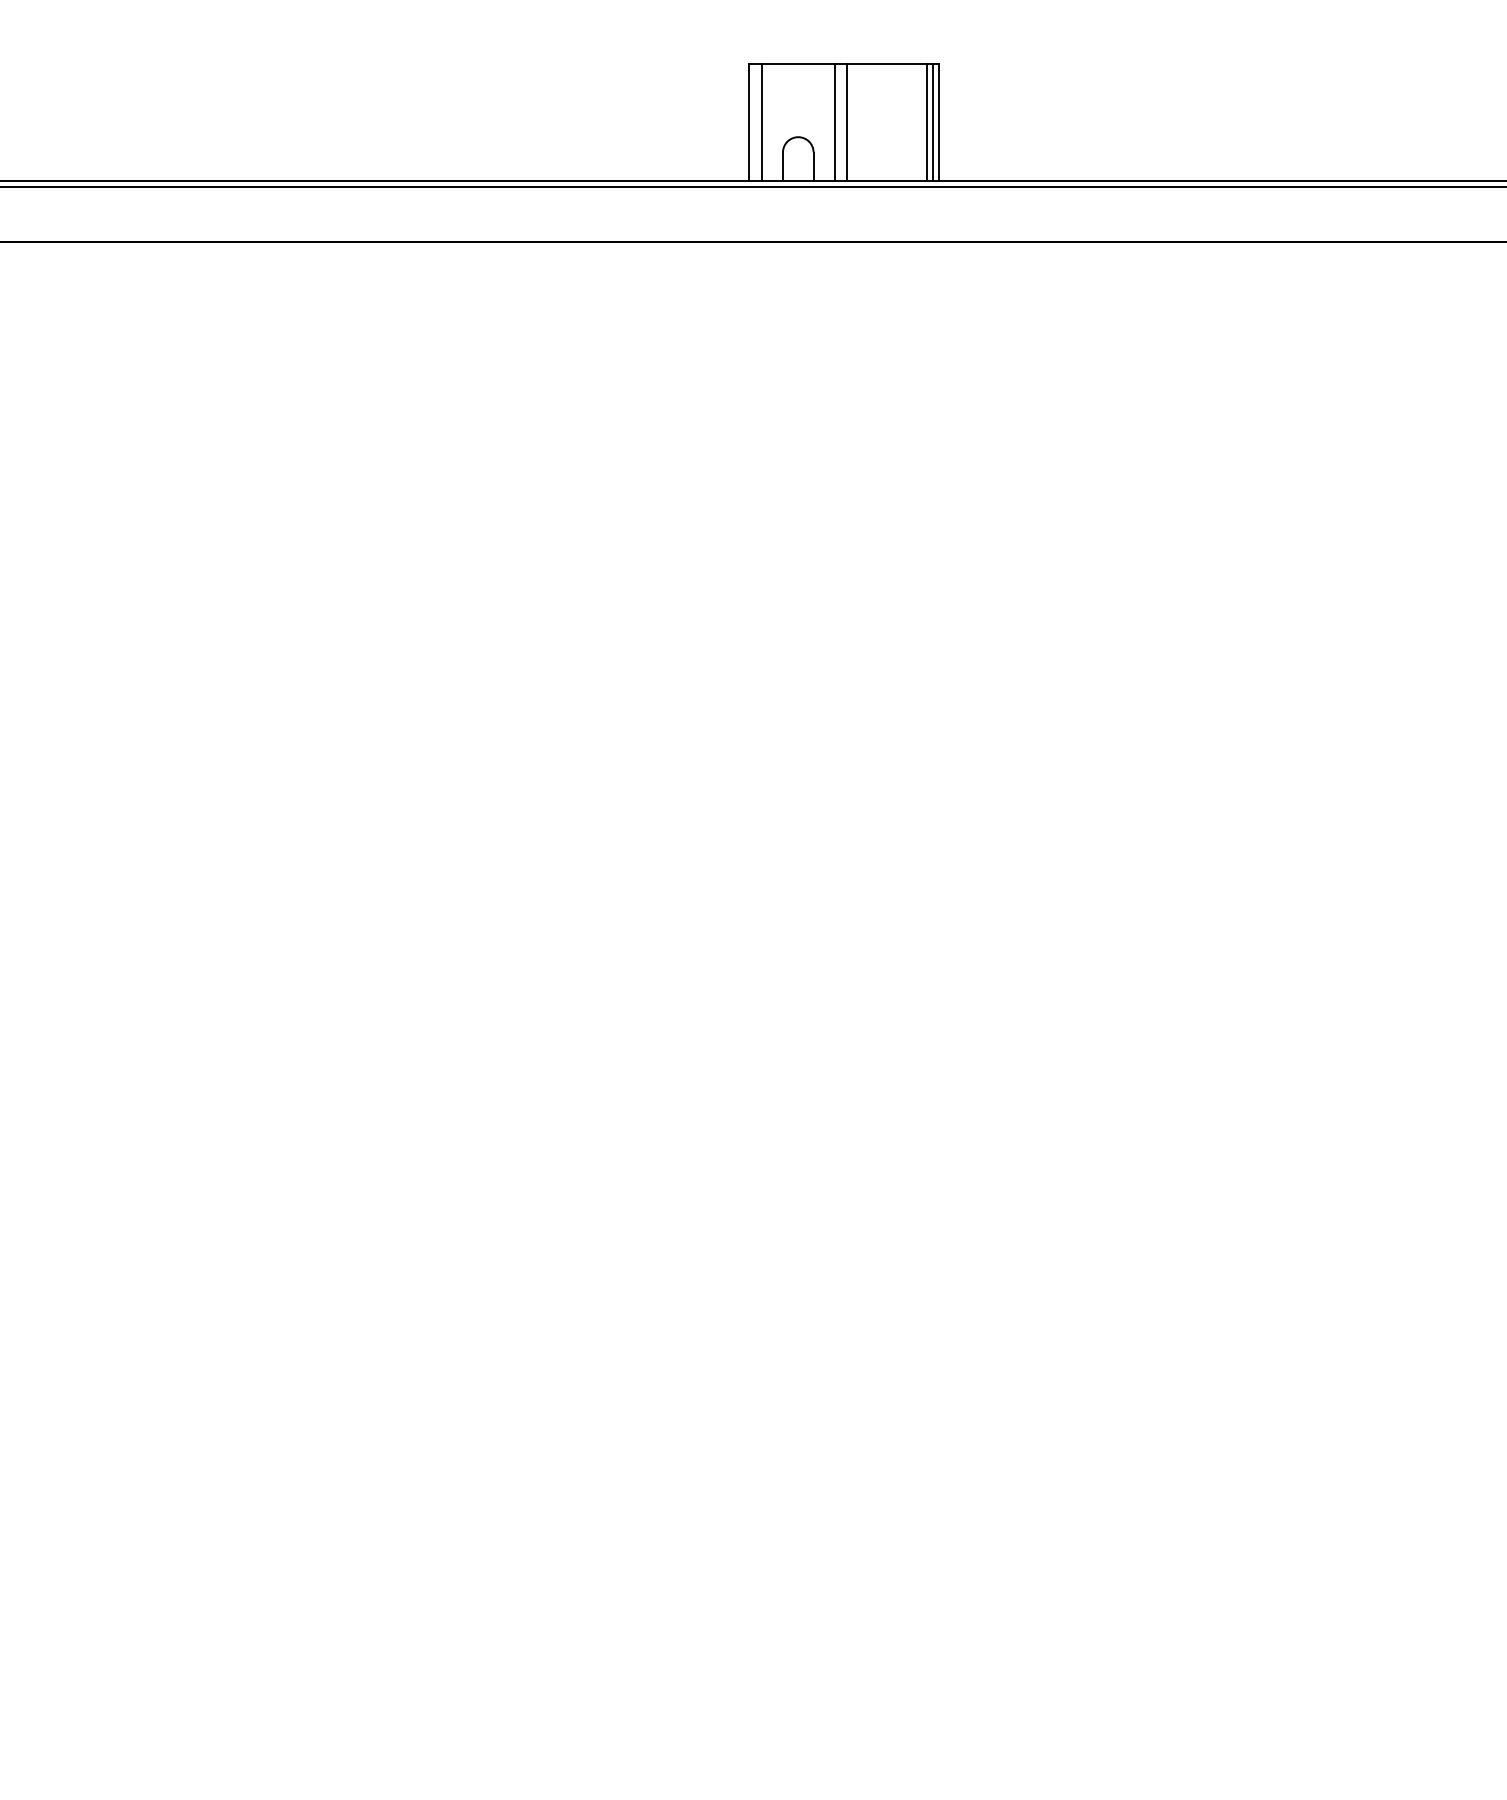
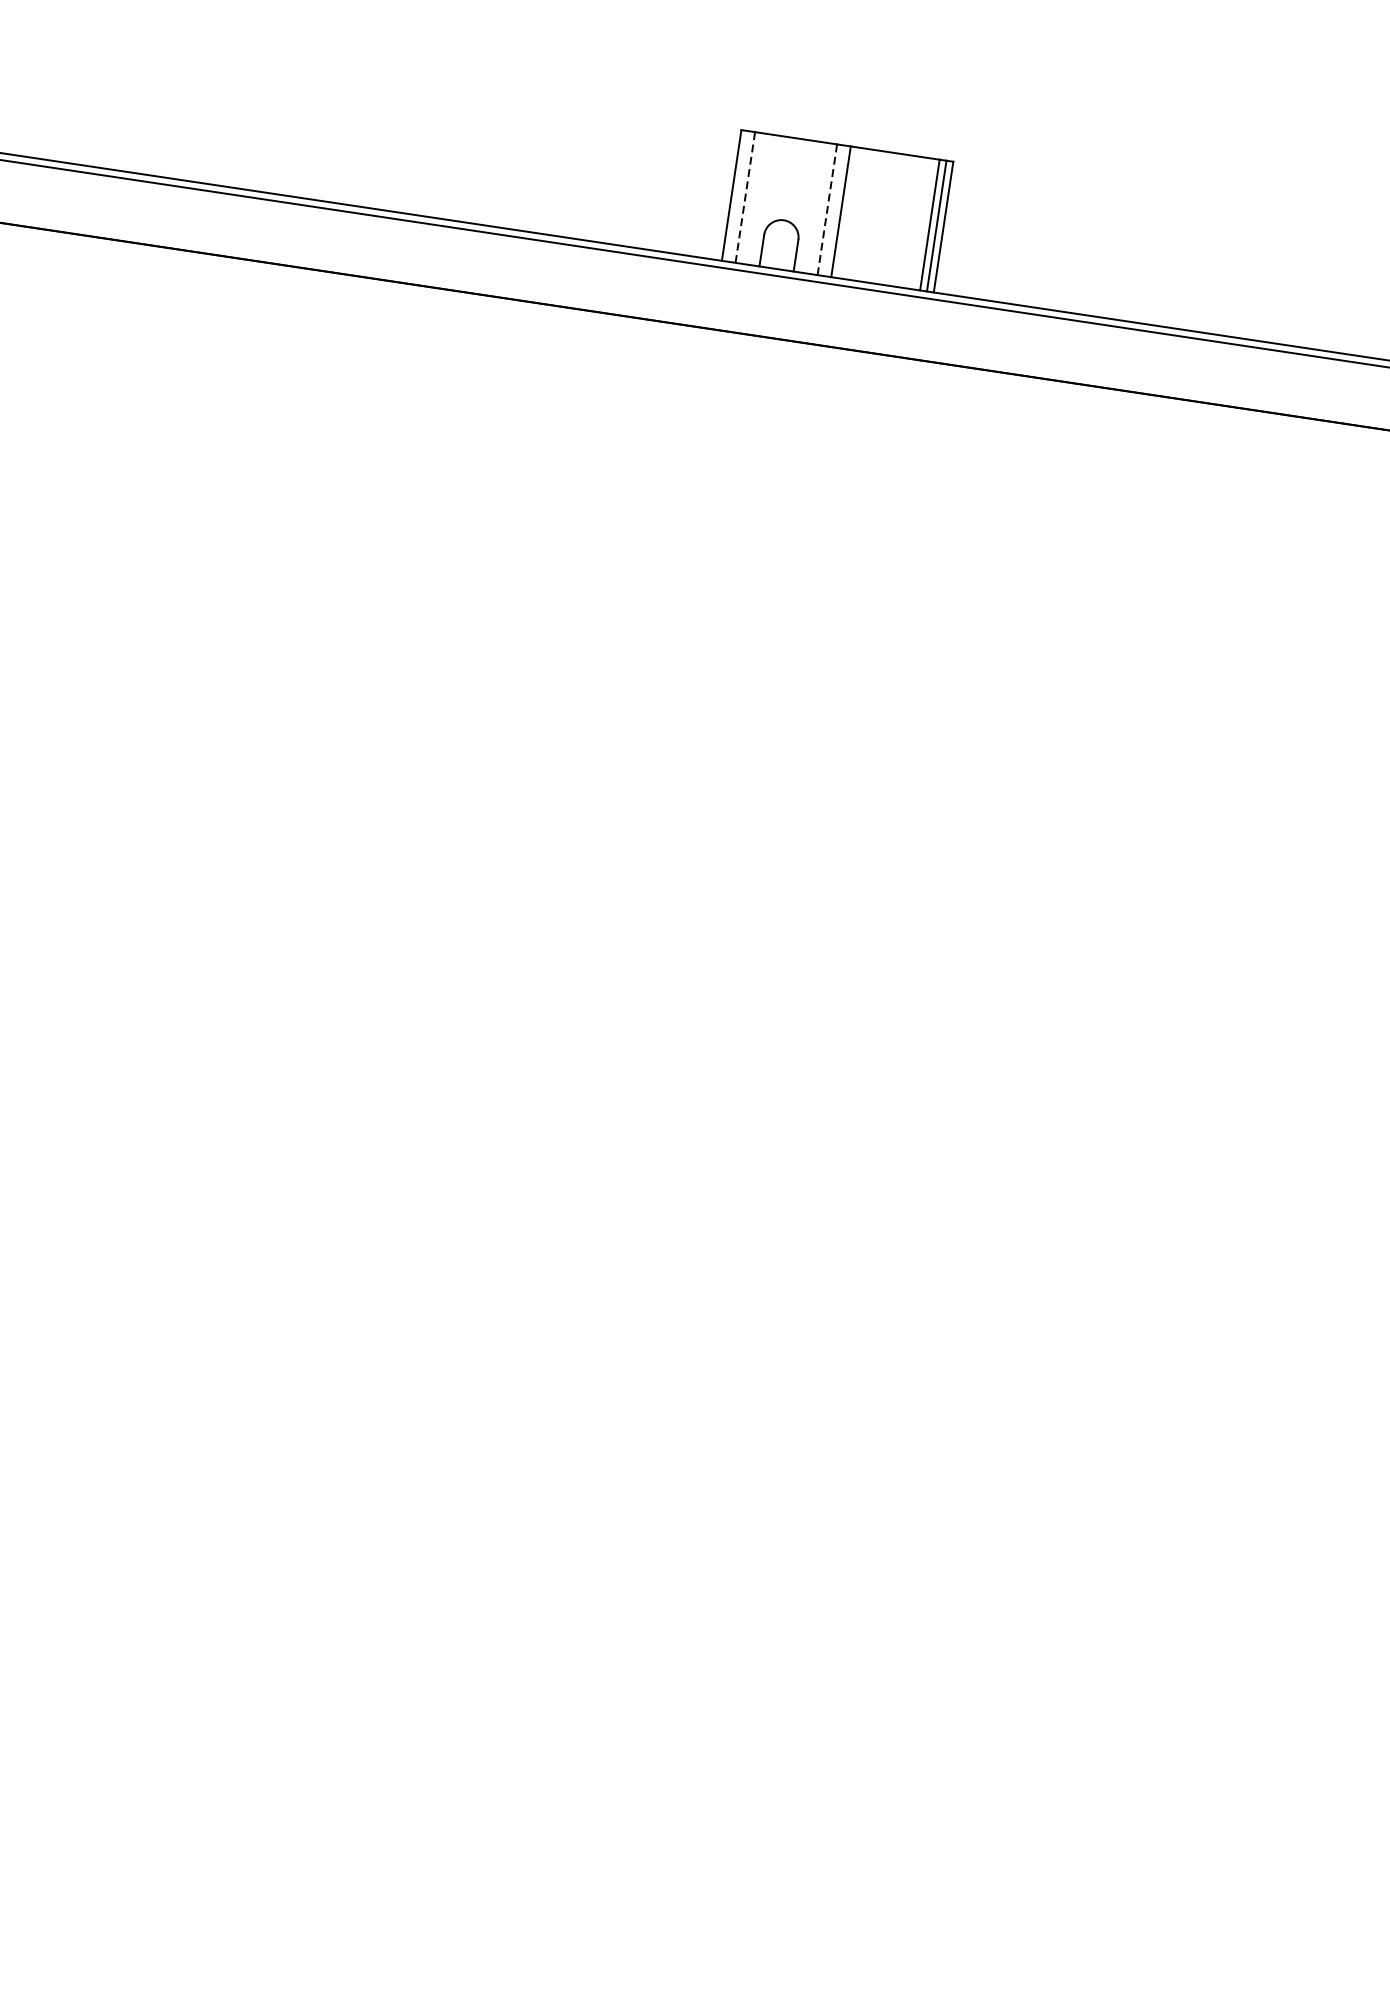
line: (761, 122) -> (745, 197), solid -> dashed
line: (835, 122) -> (827, 210), solid -> dashed

